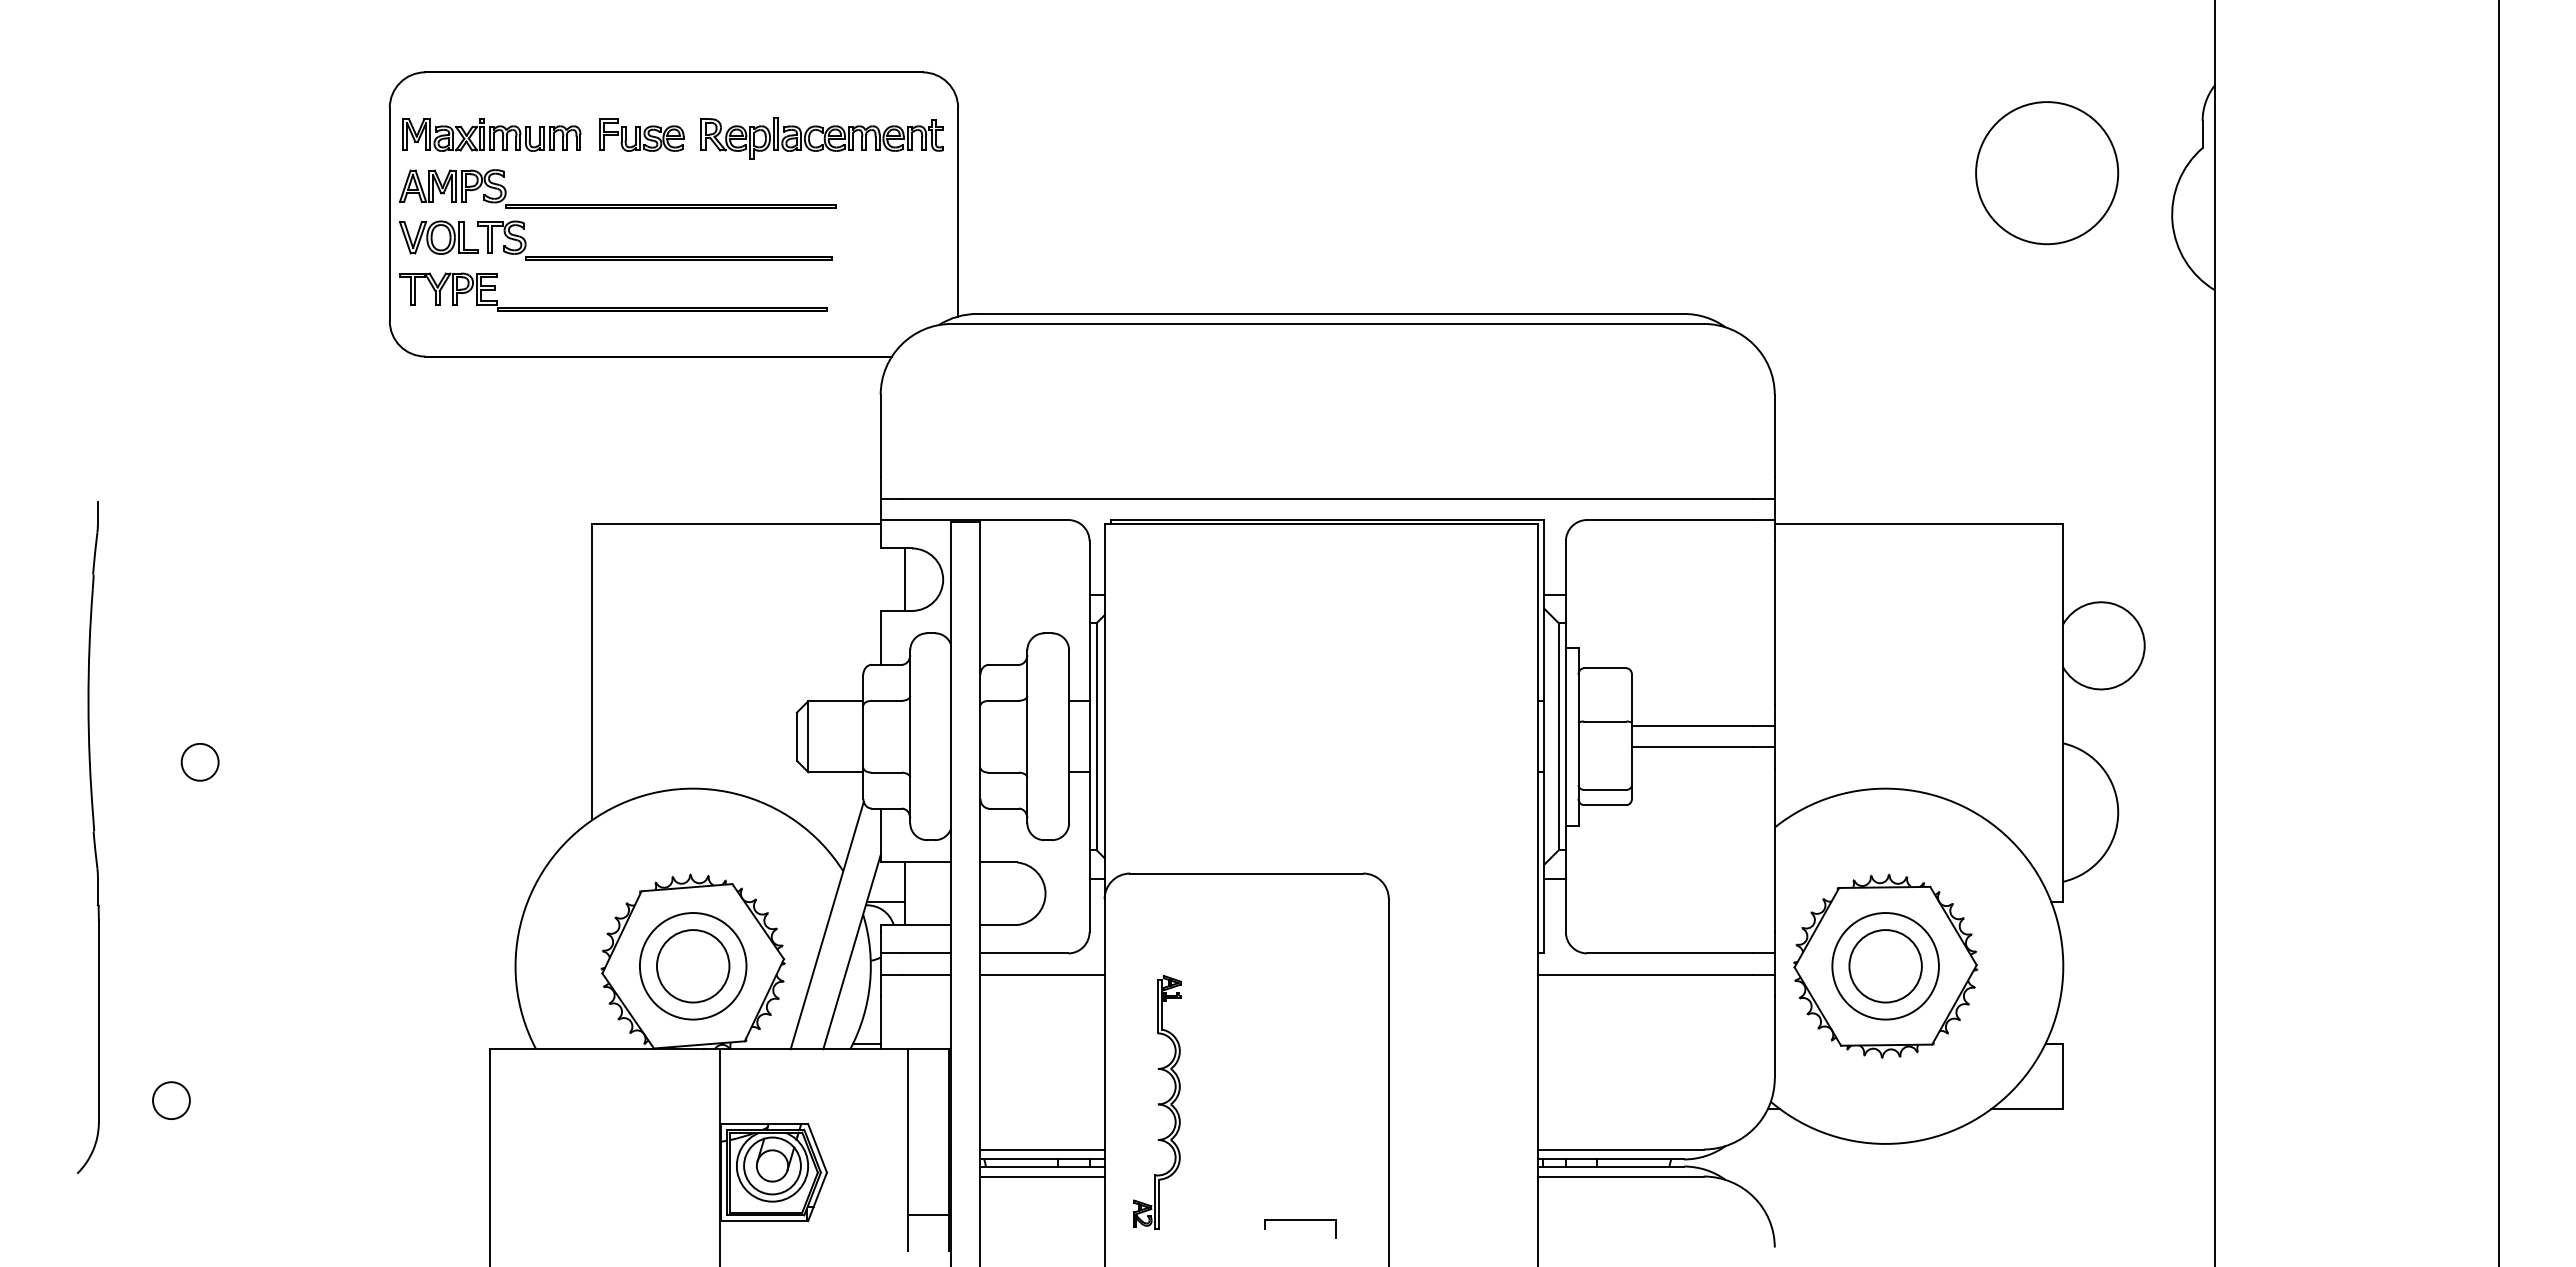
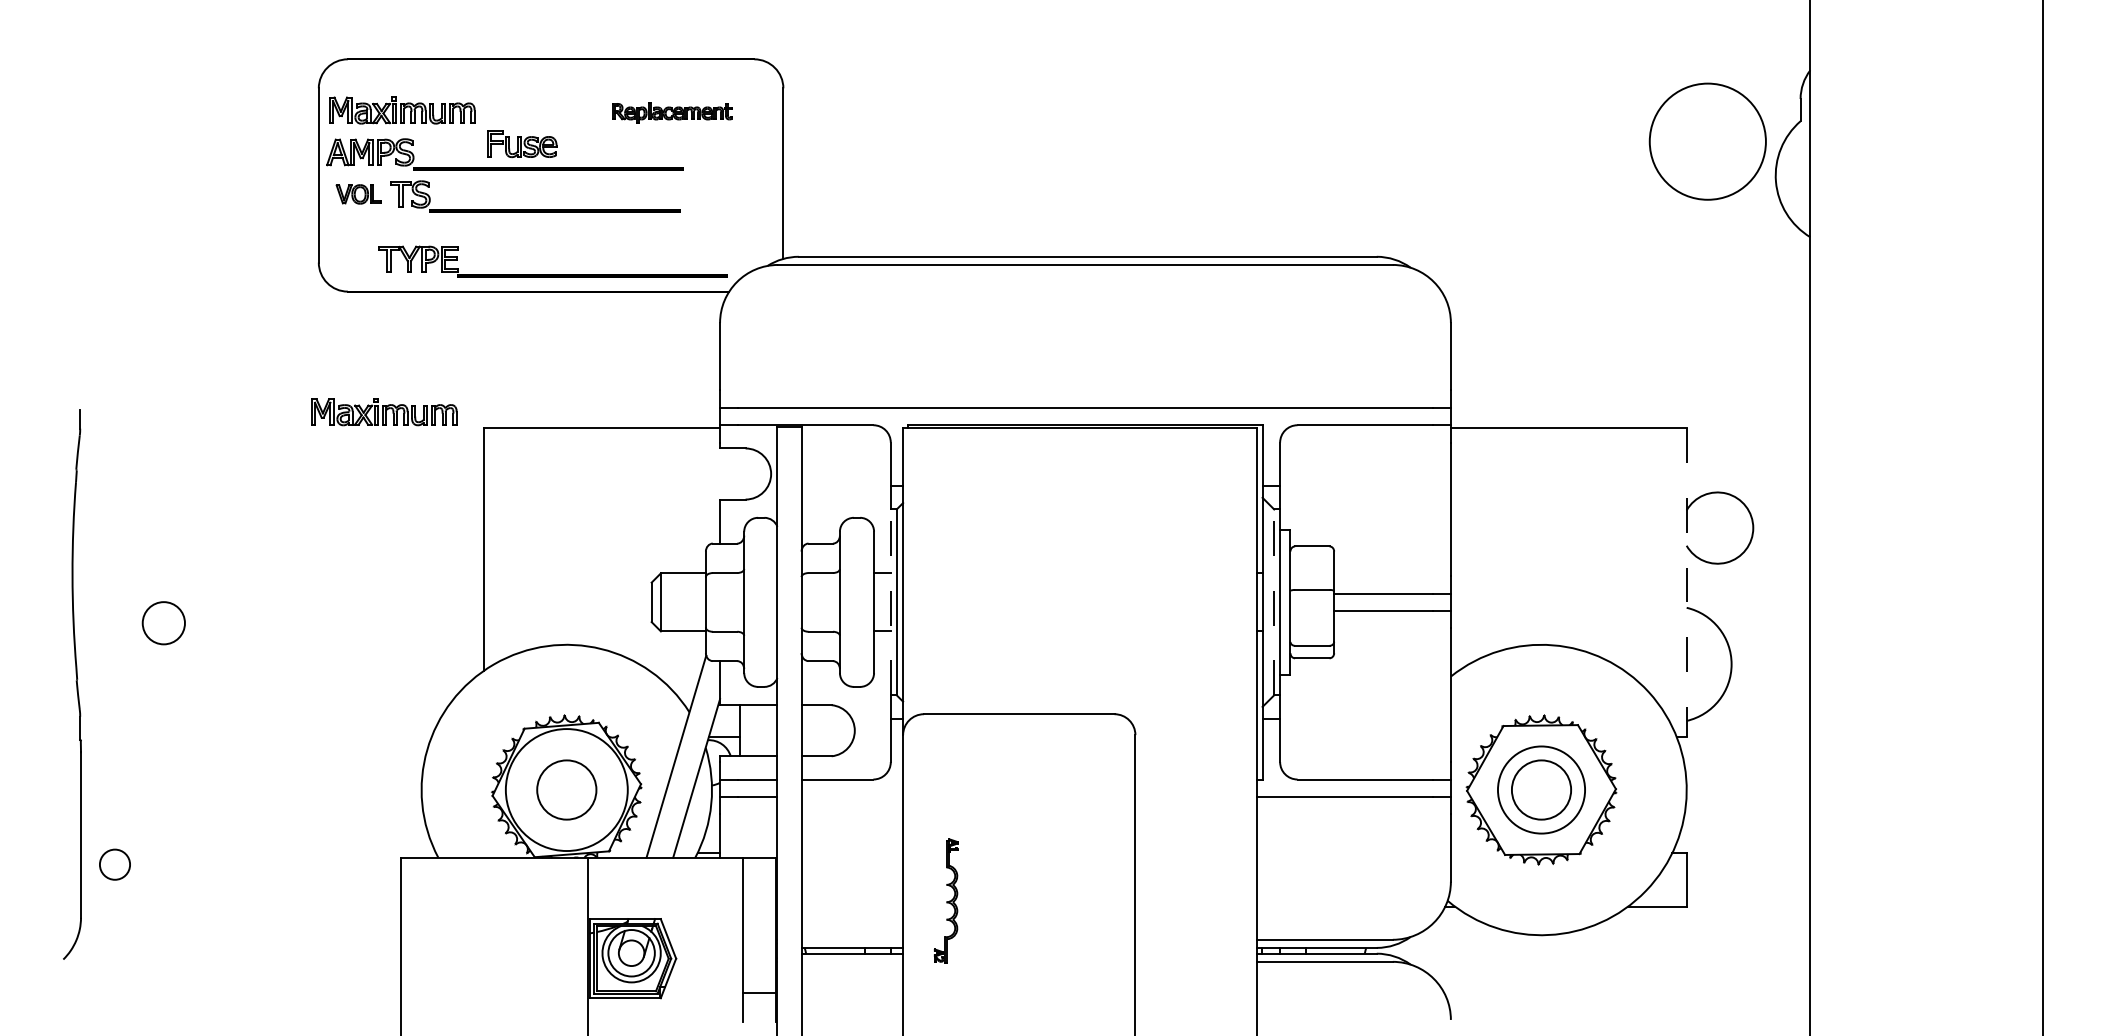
part: (641, 134) -> (522, 143), moved
part: (821, 138) -> (671, 113), size x0.6
circle: (2047, 173) -> (1708, 141), moved
part: (438, 237) -> (358, 194), size x0.7
part: (613, 307) -> (553, 274), moved
part: (469, 503) -> (383, 411), added
line: (905, 579) -> (740, 473), removed
line: (2063, 712) -> (1686, 582), solid -> dashed
line: (1089, 736) -> (890, 602), solid -> dashed
line: (1558, 736) -> (1274, 602), solid -> dashed
circle: (199, 762) -> (163, 623), size x1.4
circle: (692, 966) -> (566, 790), size x1.4
line: (1042, 974) -> (852, 796), removed
circle: (171, 1100) -> (115, 864), moved
part: (1157, 1102) -> (946, 901), size x0.6
line: (1042, 1149) -> (852, 939), removed
line: (1042, 1176) -> (852, 961), removed
part: (1300, 1220) -> (1063, 997), removed

